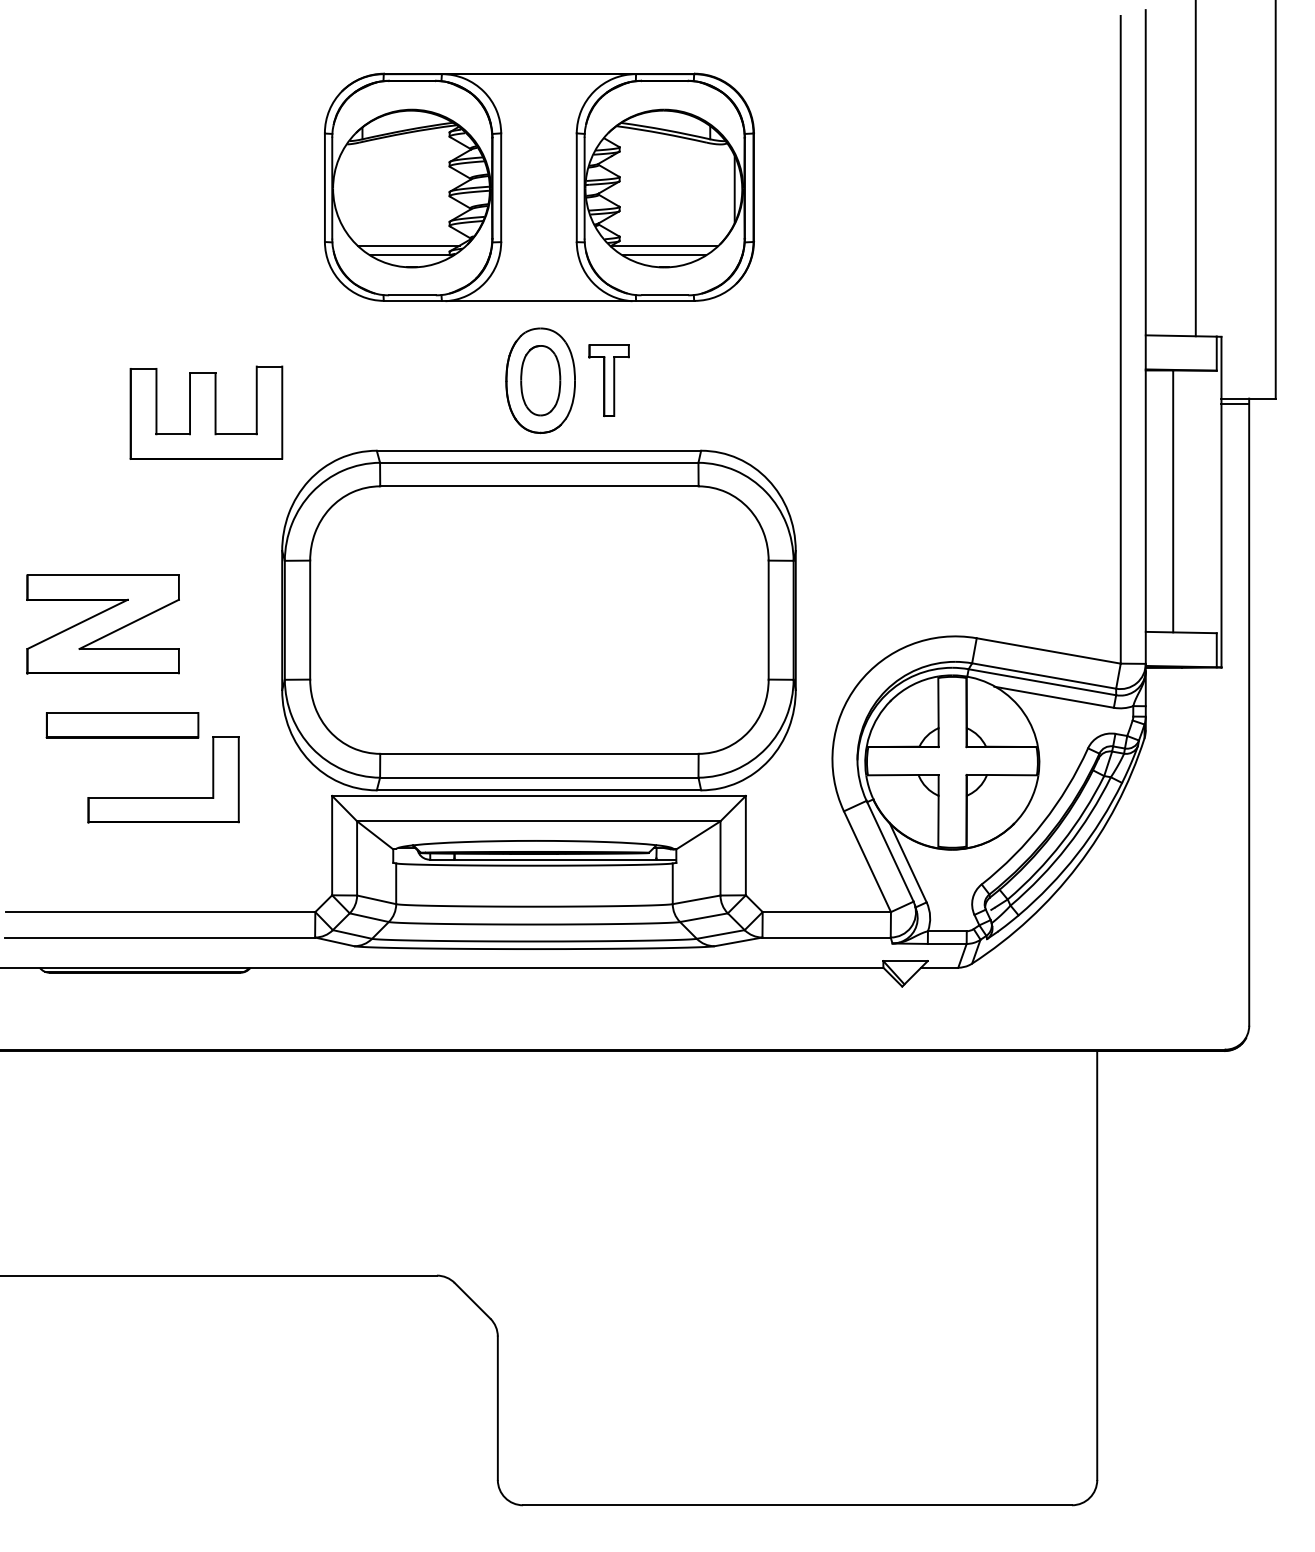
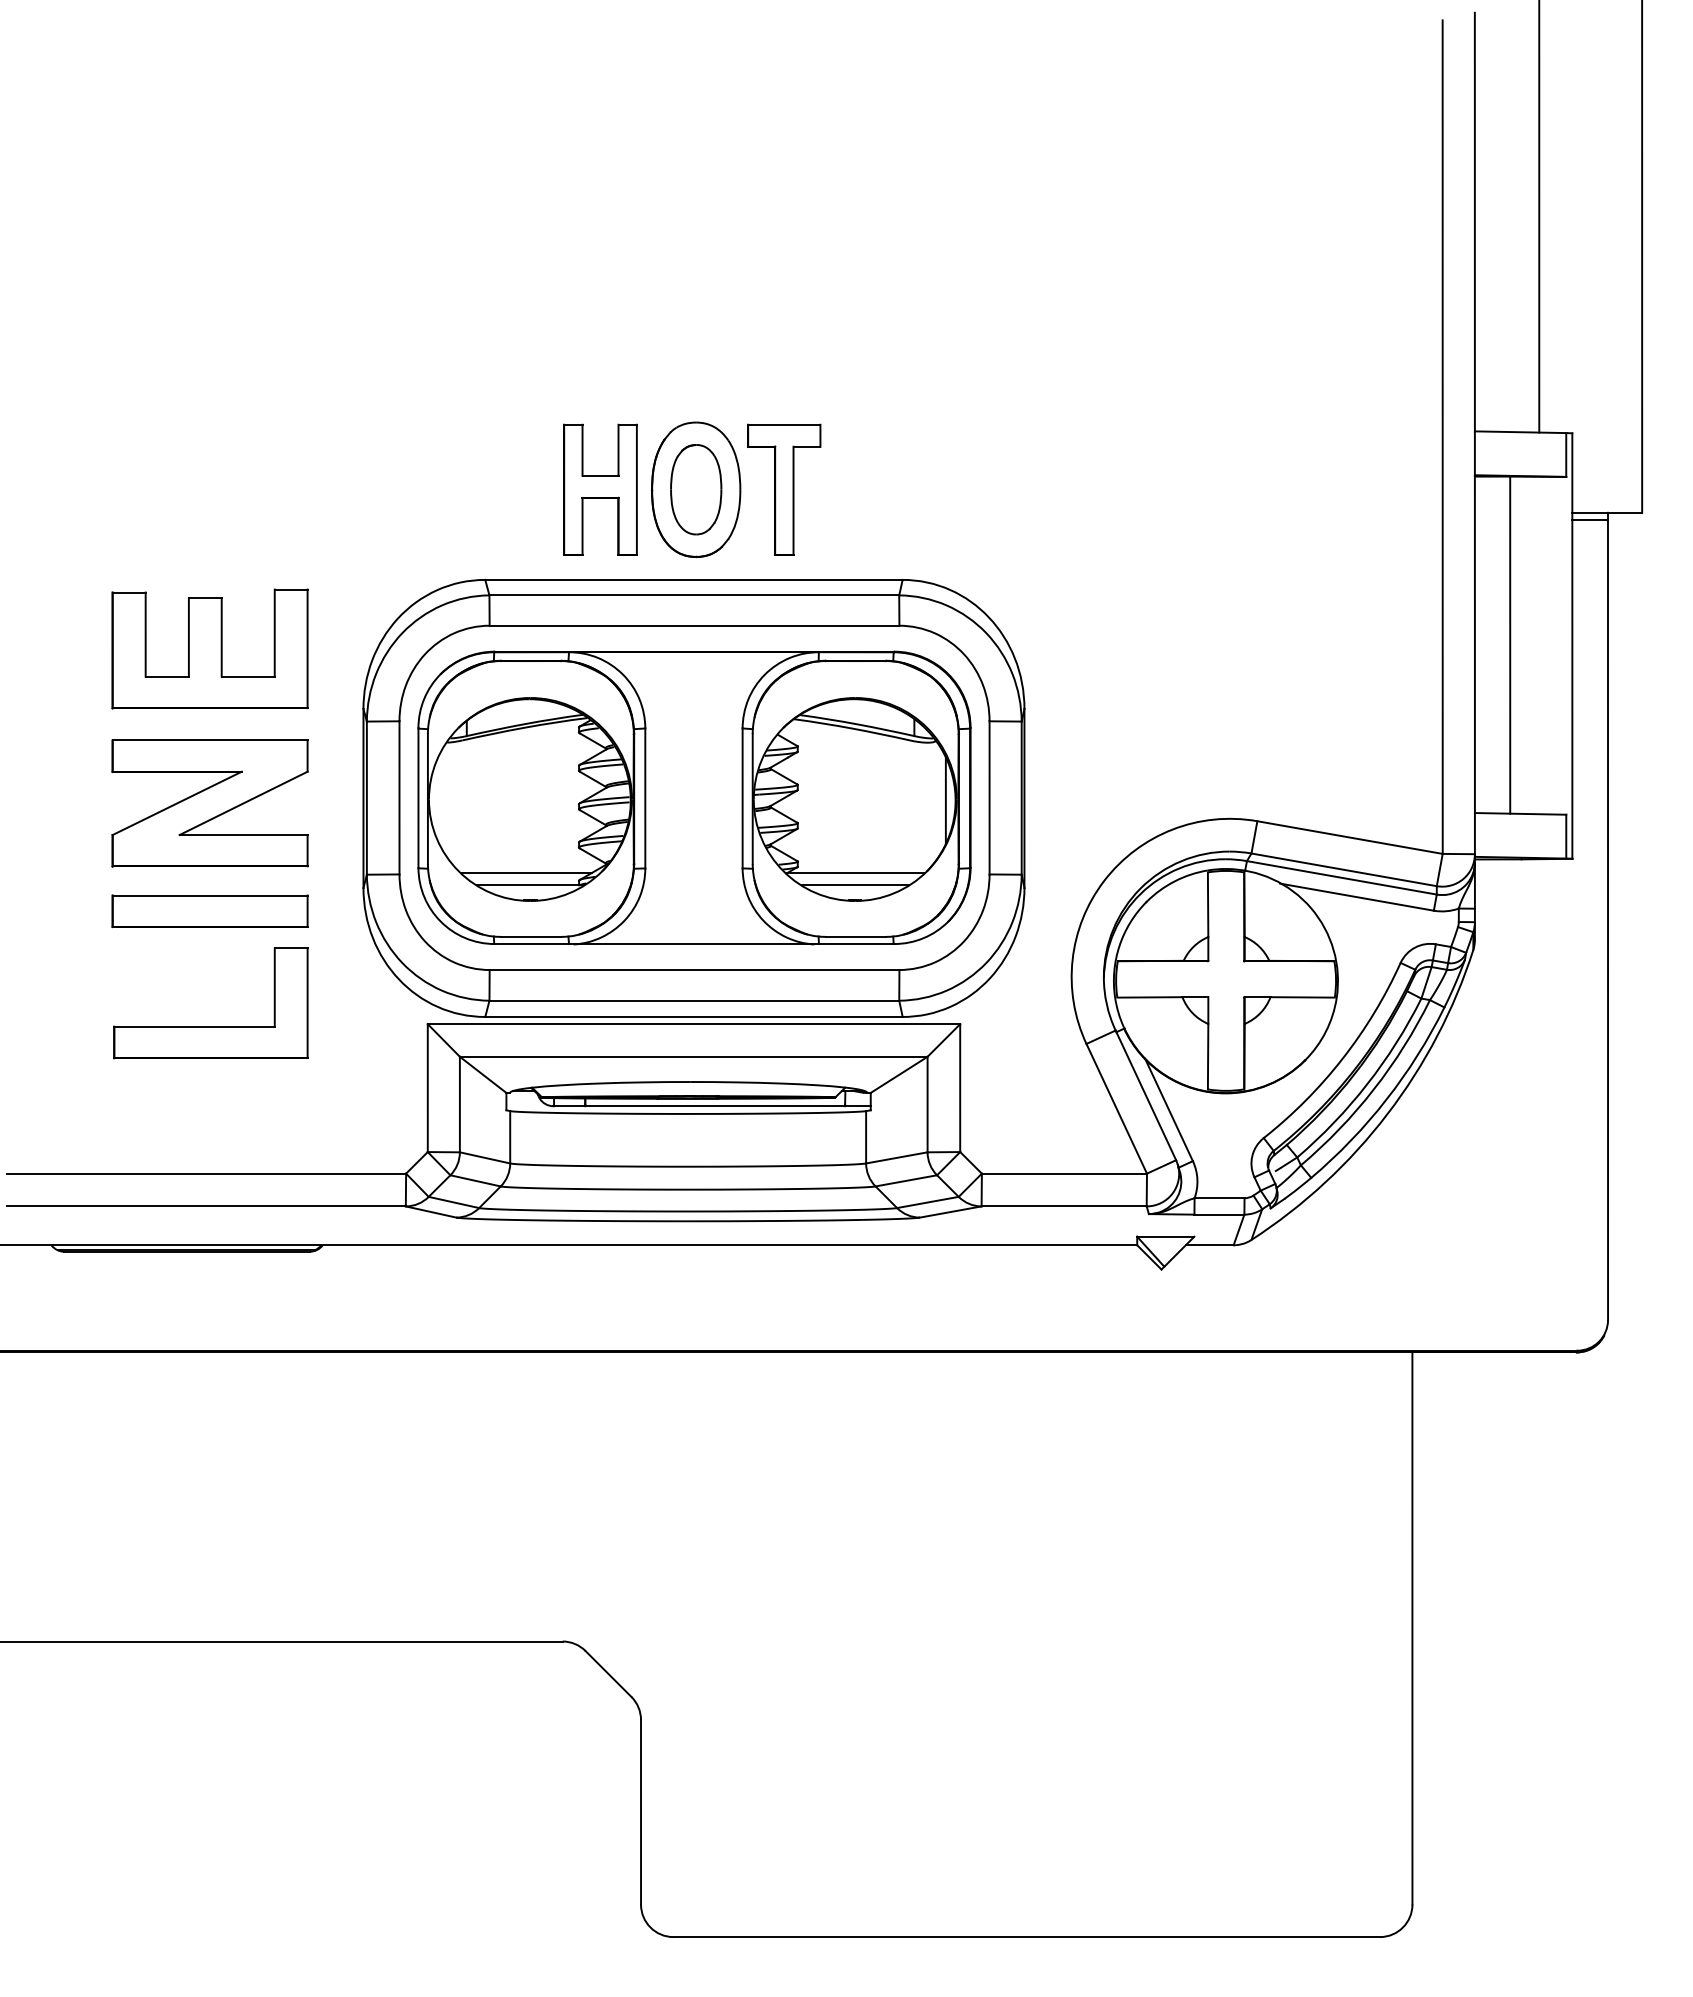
part: (539, 187) -> (694, 797), moved
part: (466, 380) -> (600, 489), added
part: (609, 380) -> (784, 489), size x1.43
part: (206, 412) -> (209, 648), moved
part: (102, 624) -> (209, 803), moved
part: (122, 724) -> (209, 910), moved

